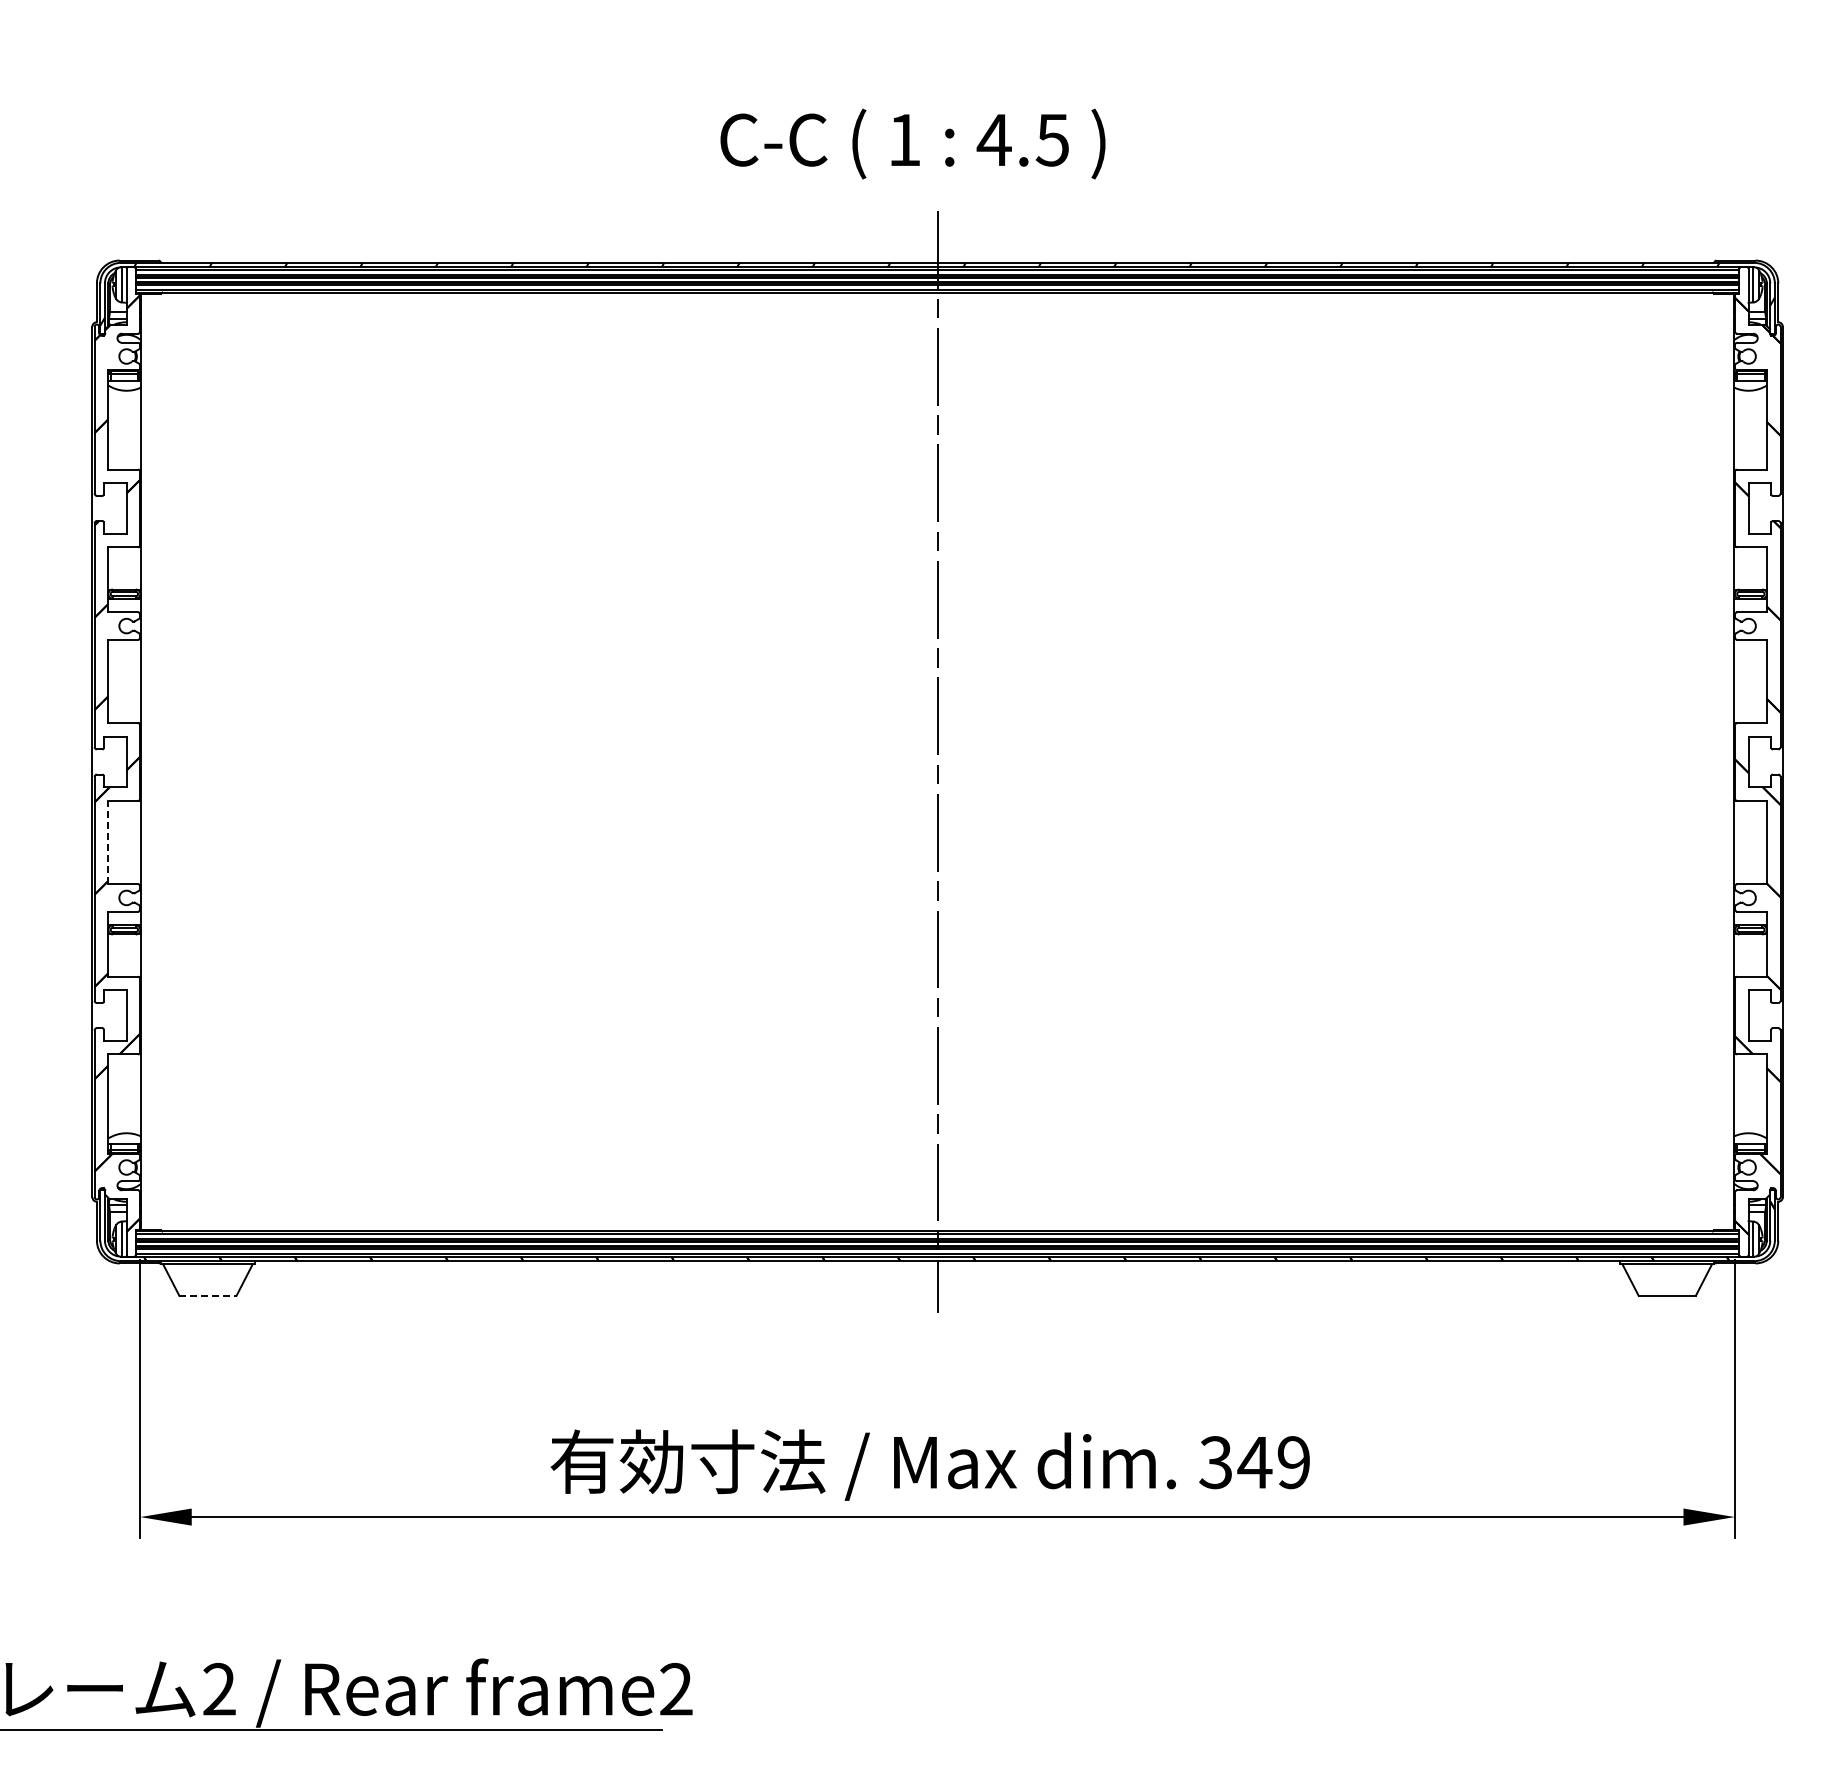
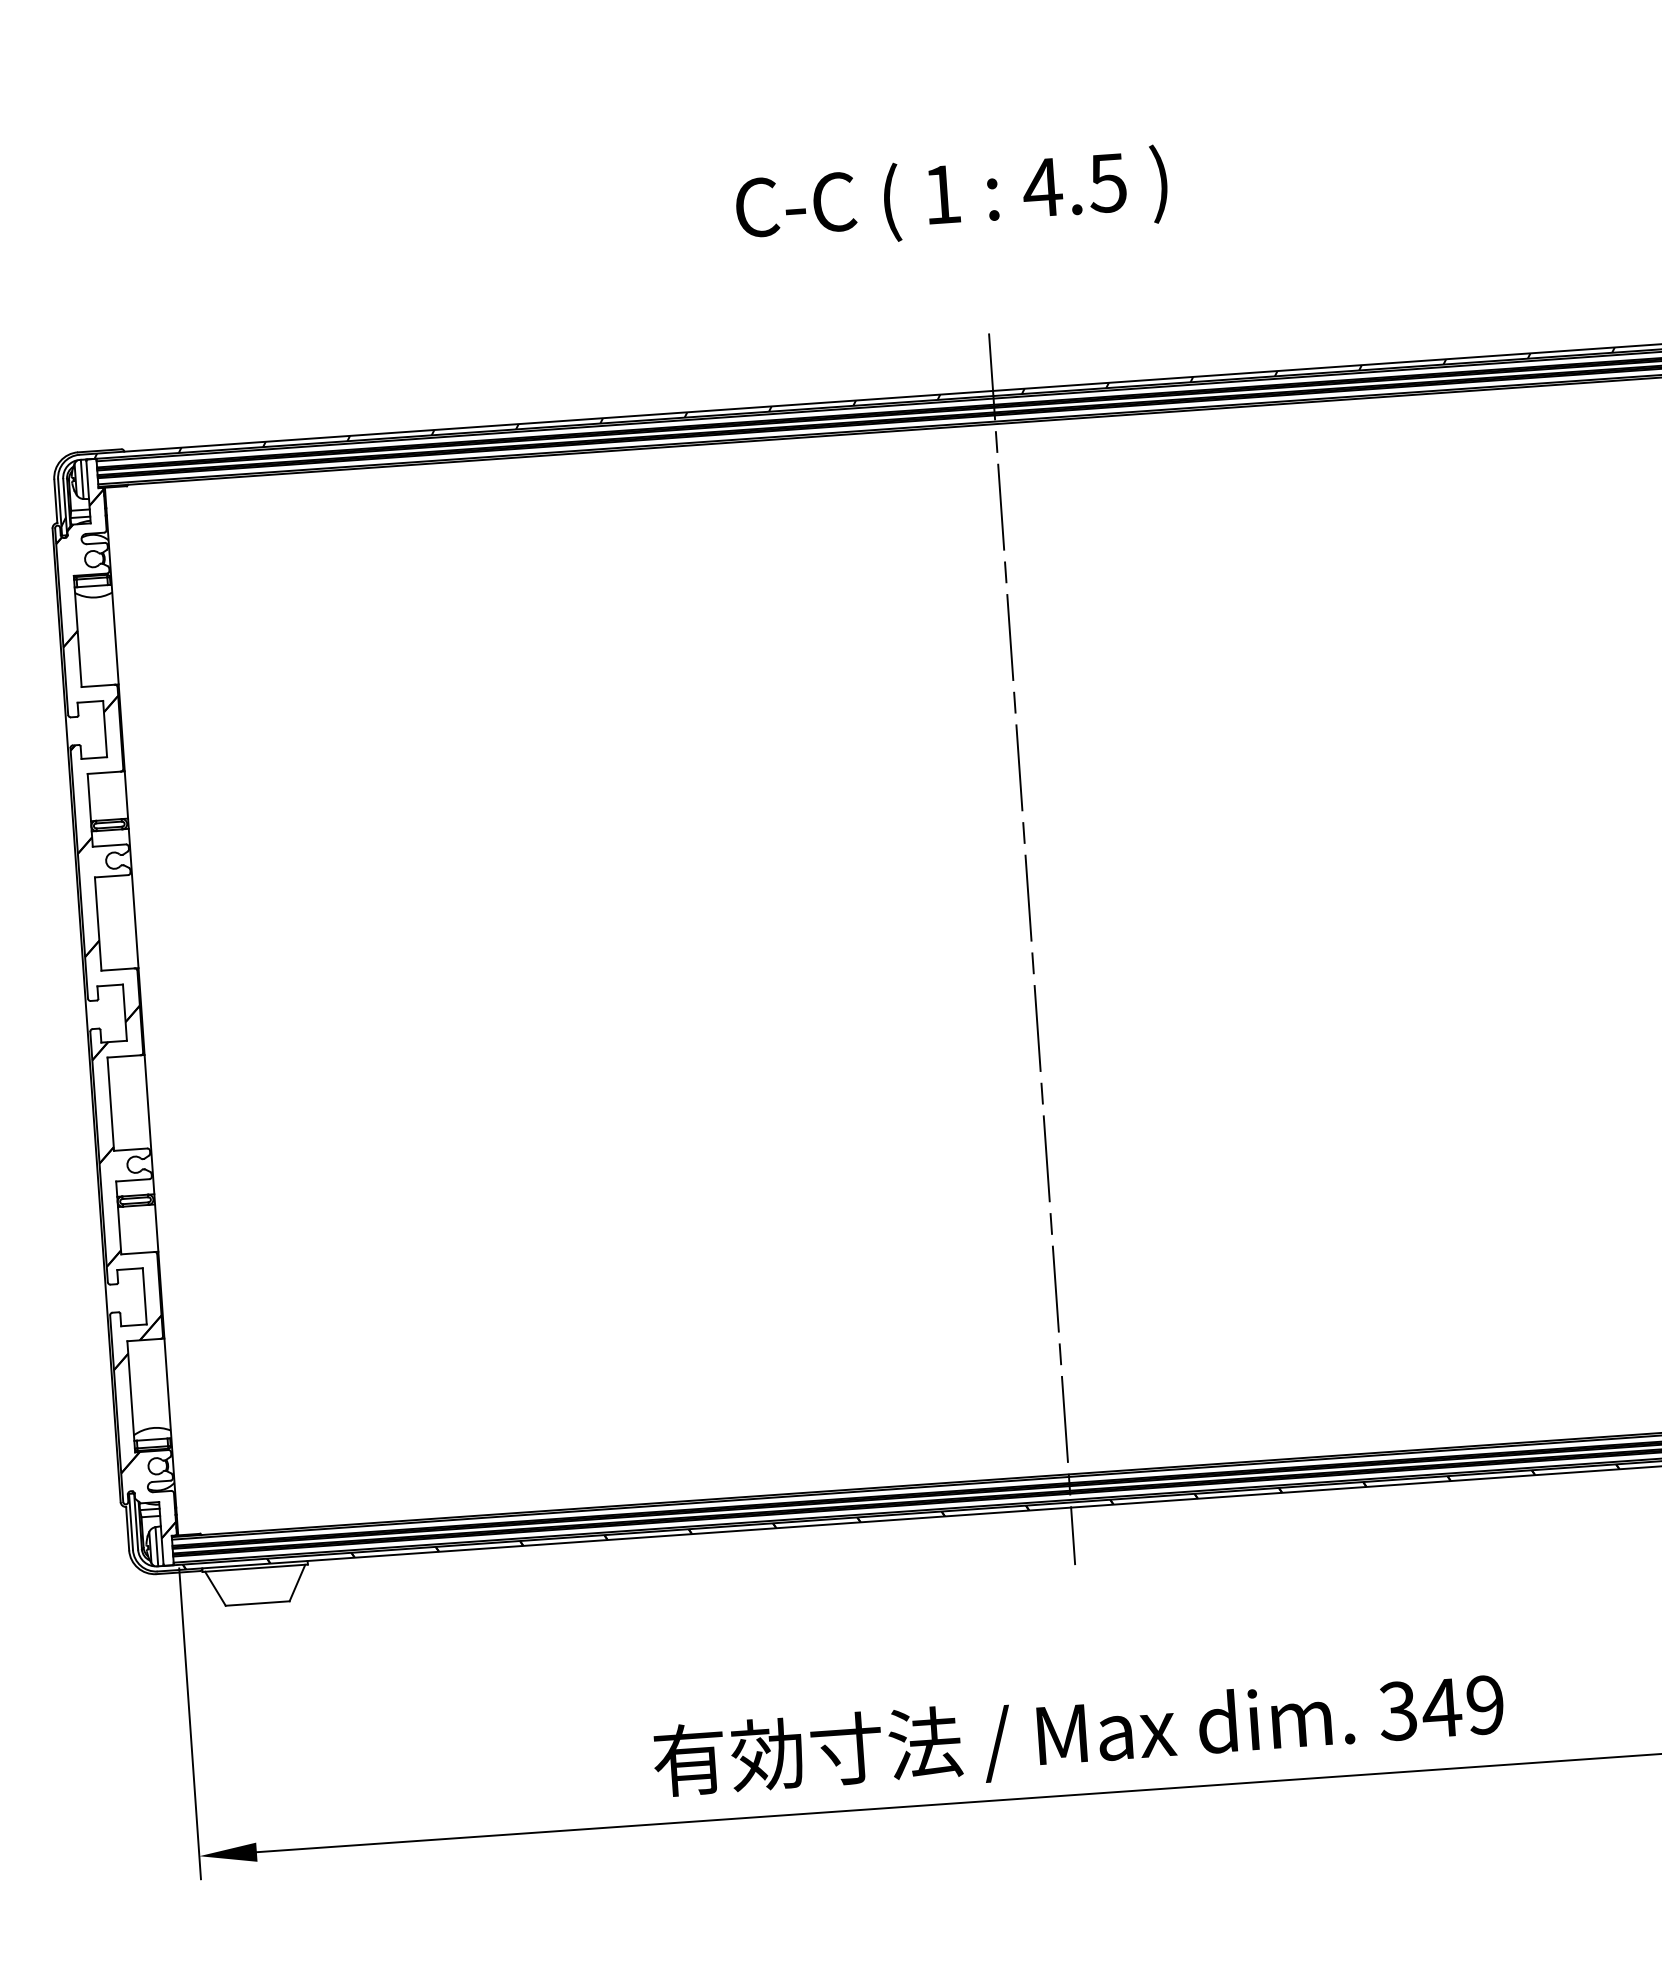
text: (912, 143) -> (951, 197), moved
line: (108, 842) -> (110, 1104), dashed -> solid
line: (207, 1295) -> (257, 1603), dashed -> solid

